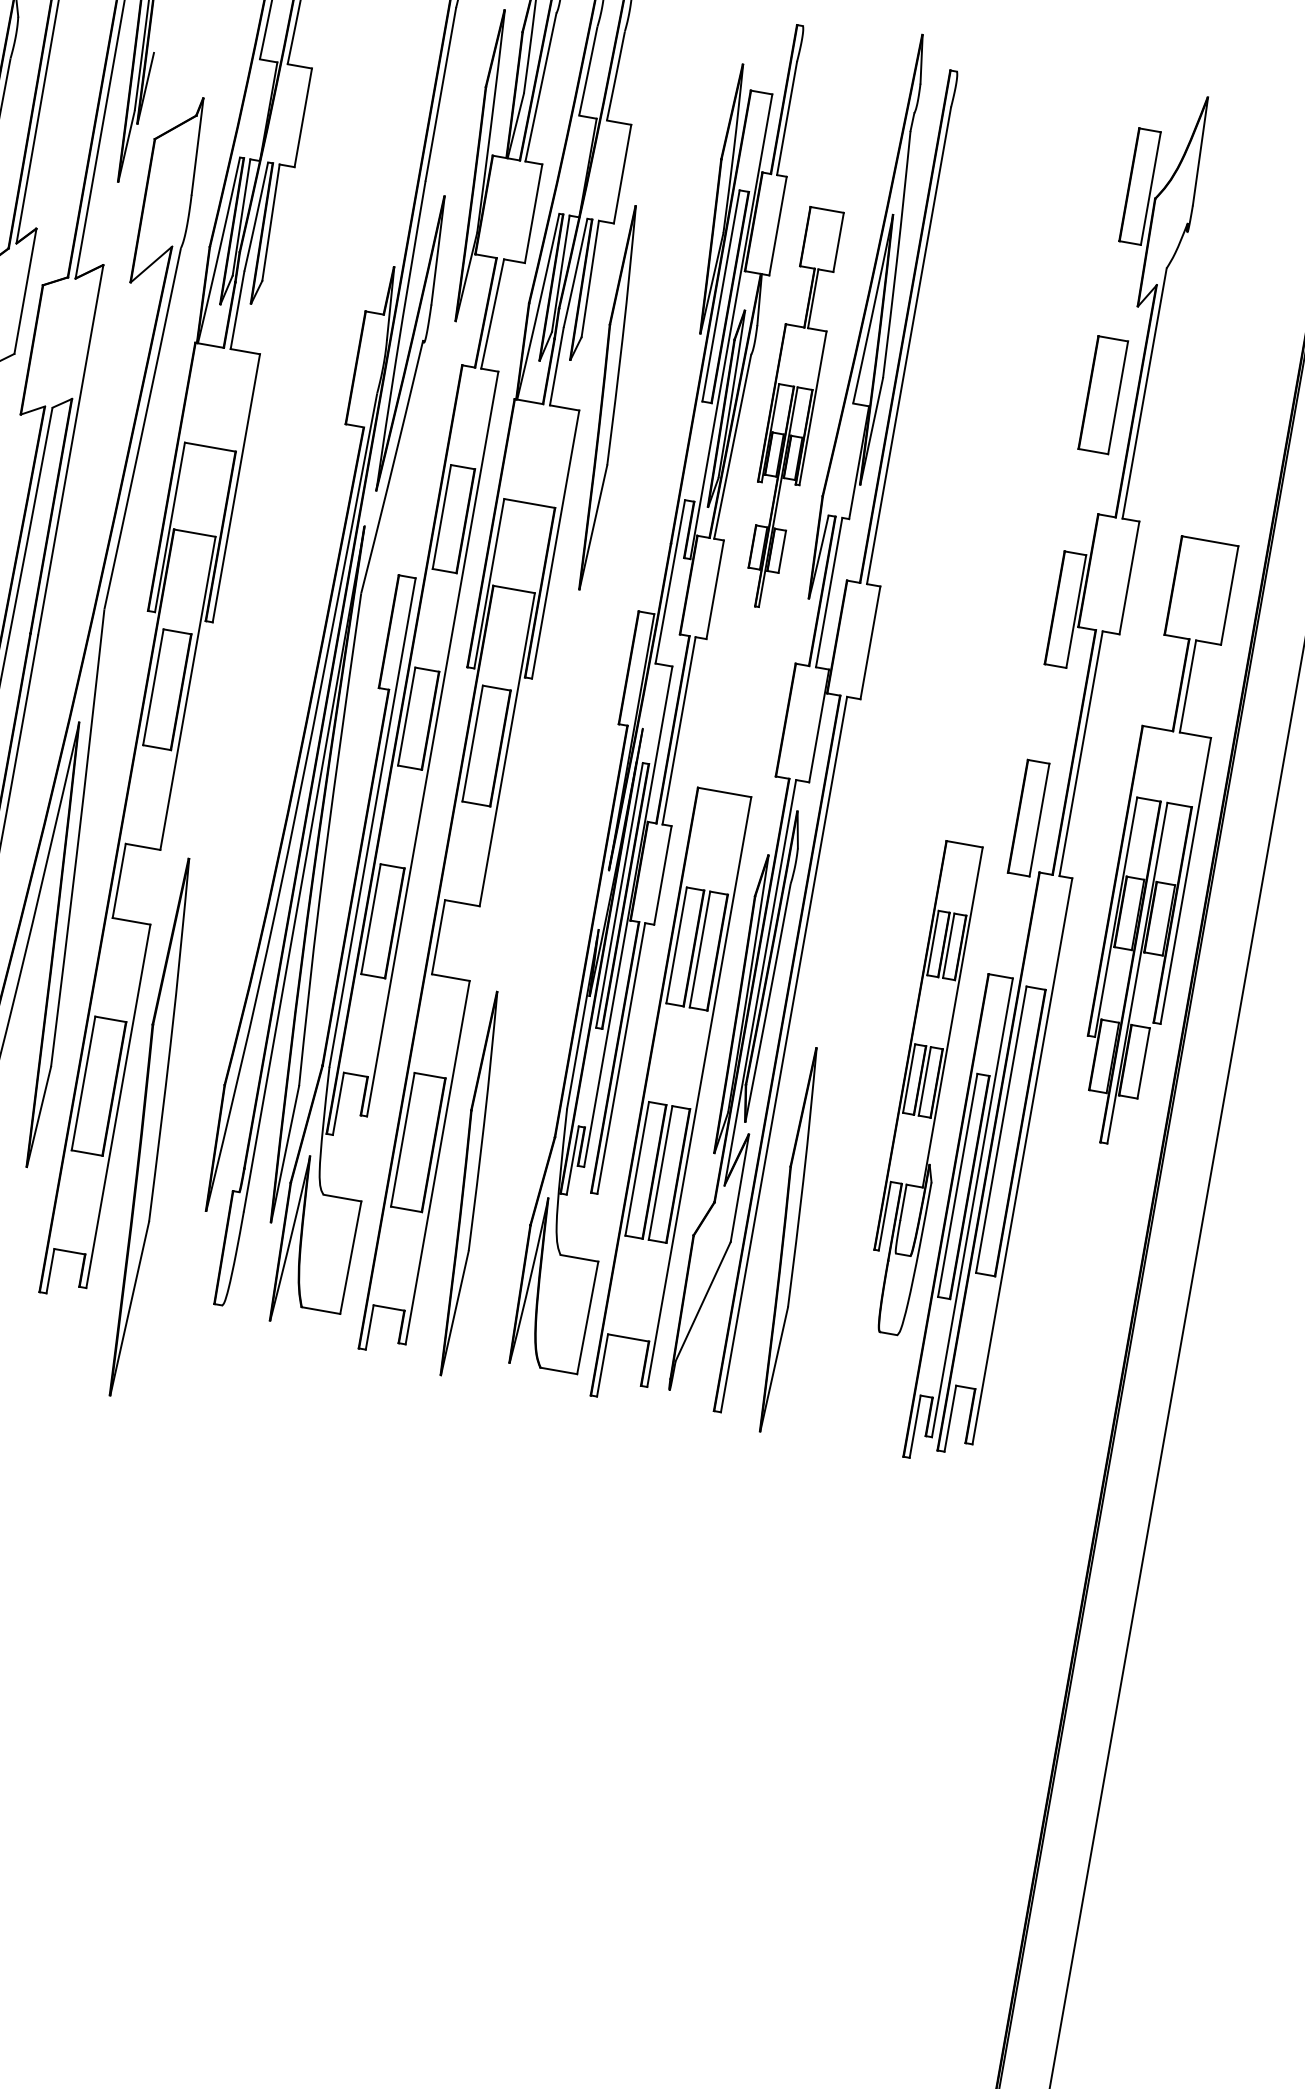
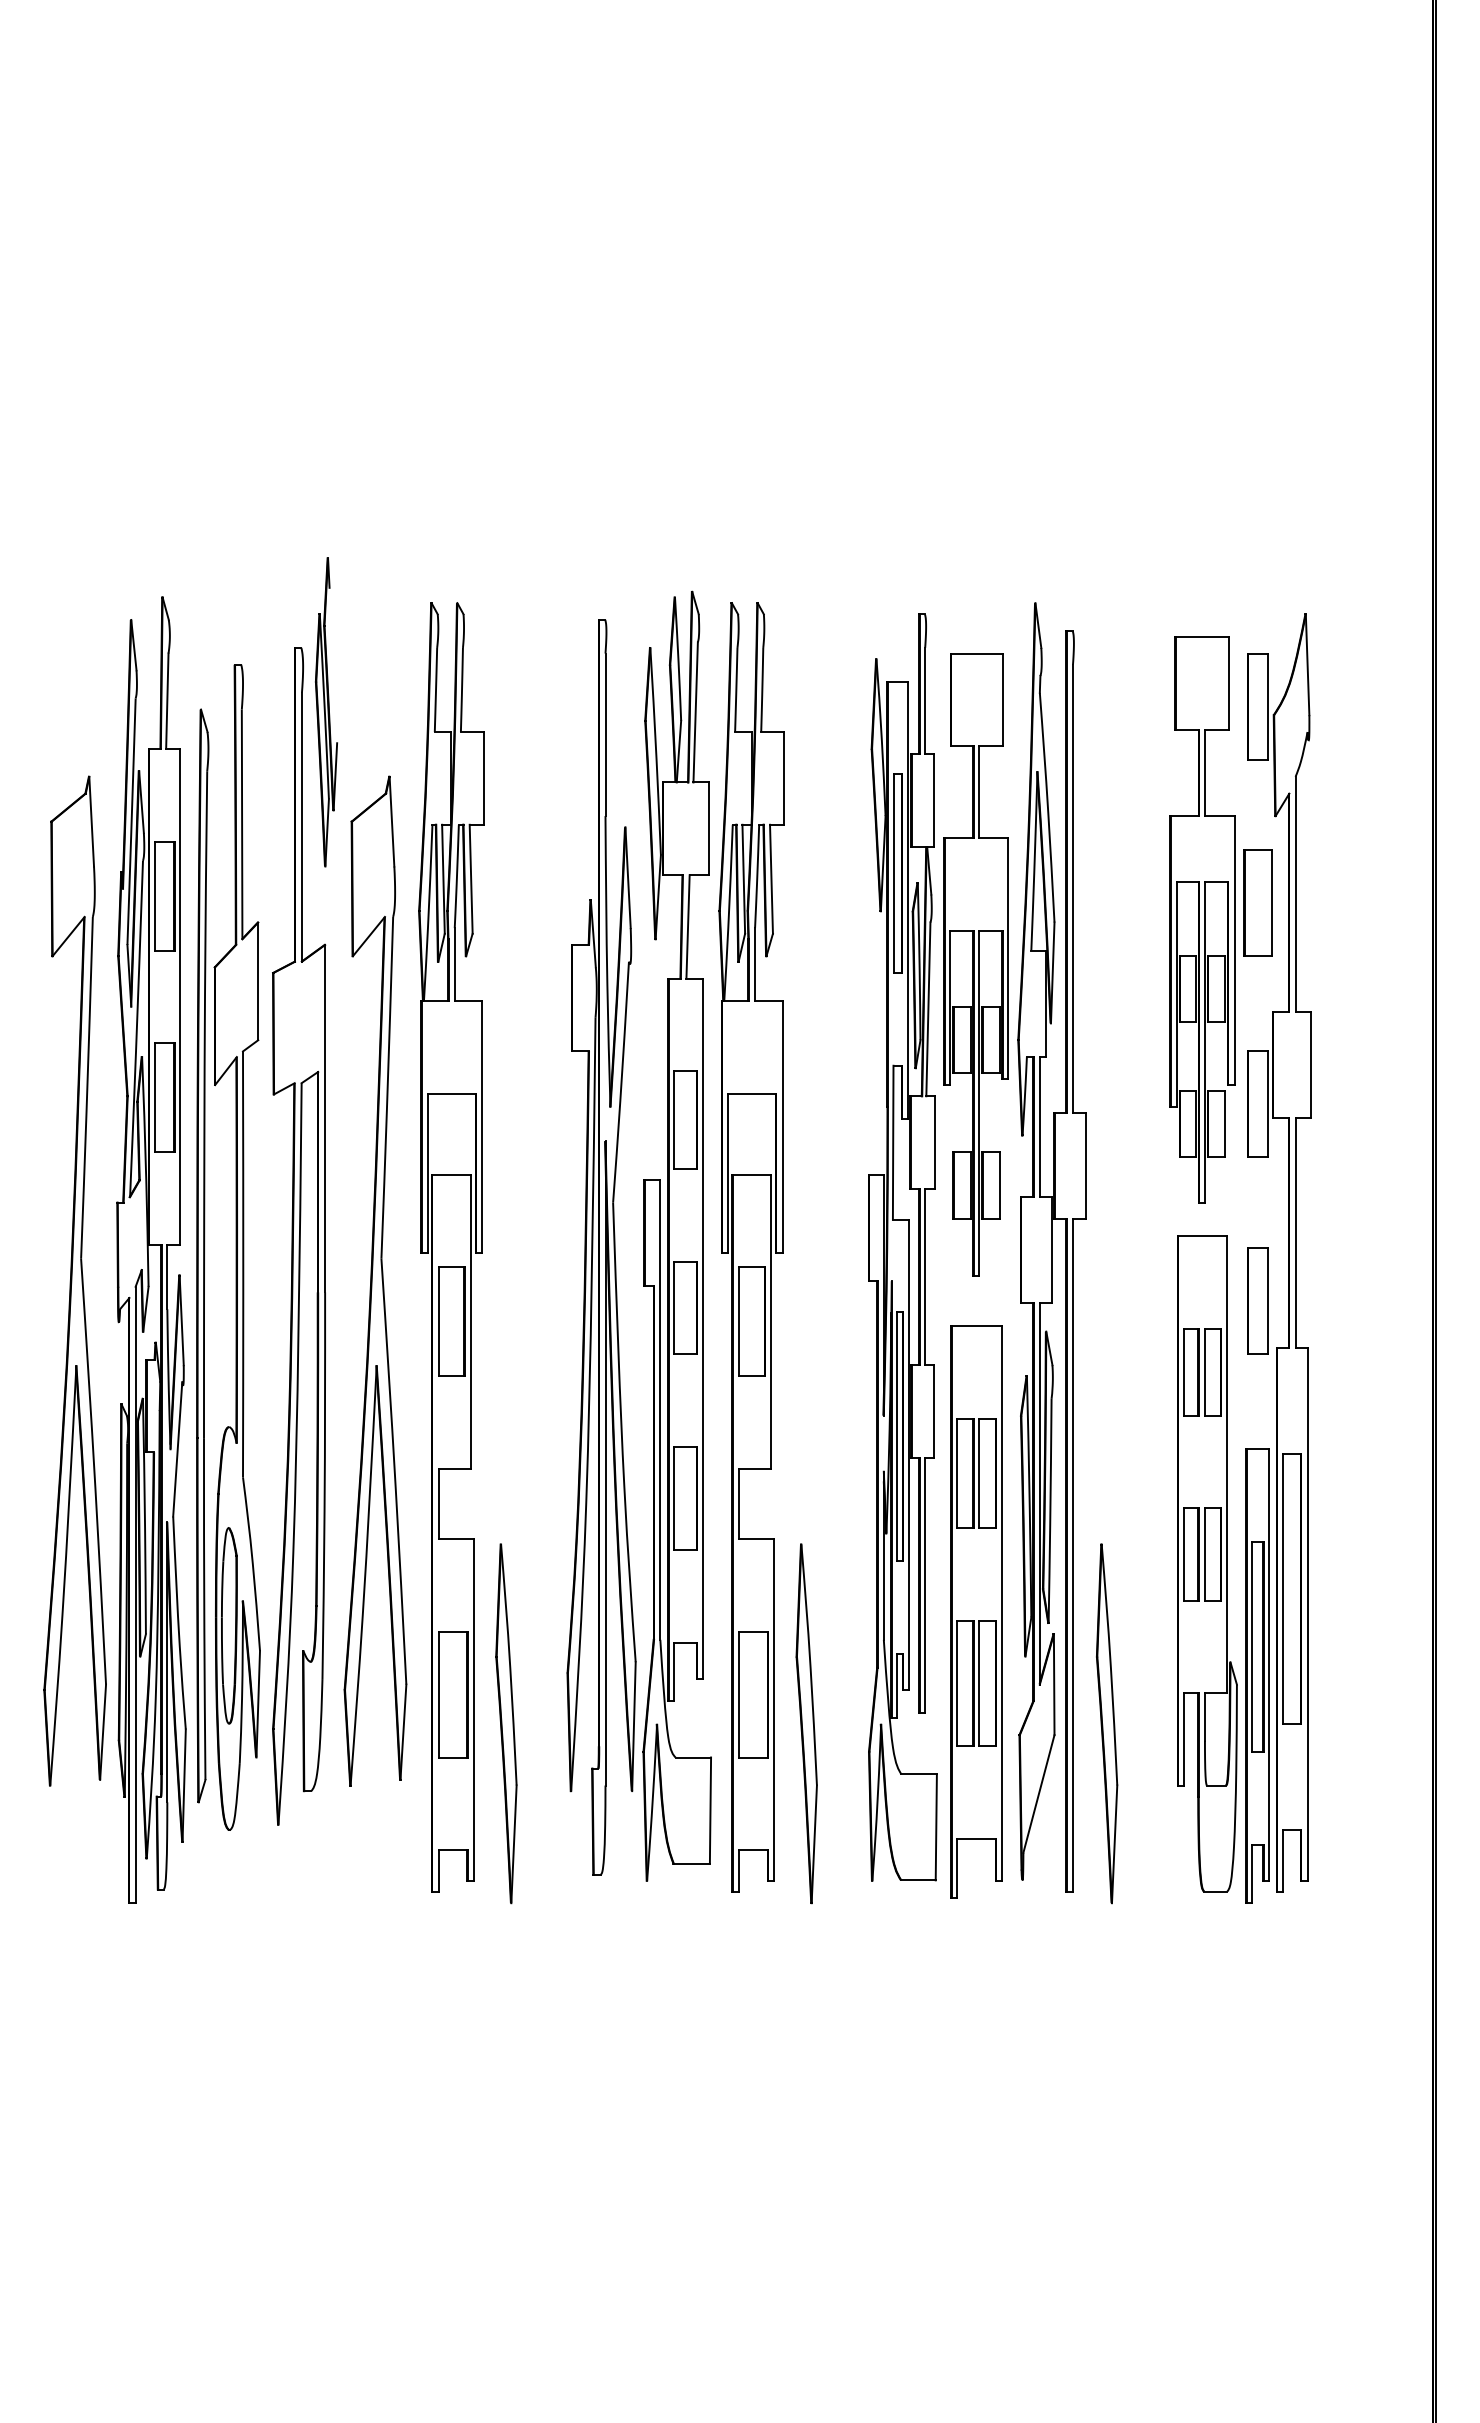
part: (607, 397) -> (806, 984), removed
part: (791, 407) -> (975, 964), size x1.67
part: (1157, 841) -> (1202, 919), moved
part: (925, 1088) -> (1207, 1563), size x1.43
part: (150, 1126) -> (506, 1723), size x0.71

